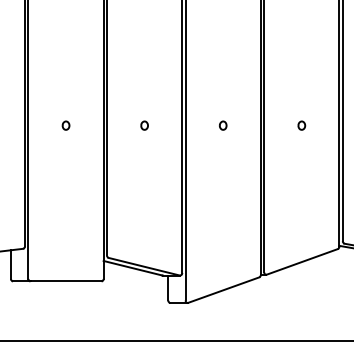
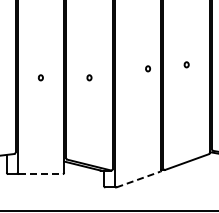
part: (222, 125) -> (147, 68), moved
part: (301, 125) -> (186, 64), moved
line: (65, 281) -> (40, 174), solid -> dashed
line: (223, 290) -> (138, 179), solid -> dashed

